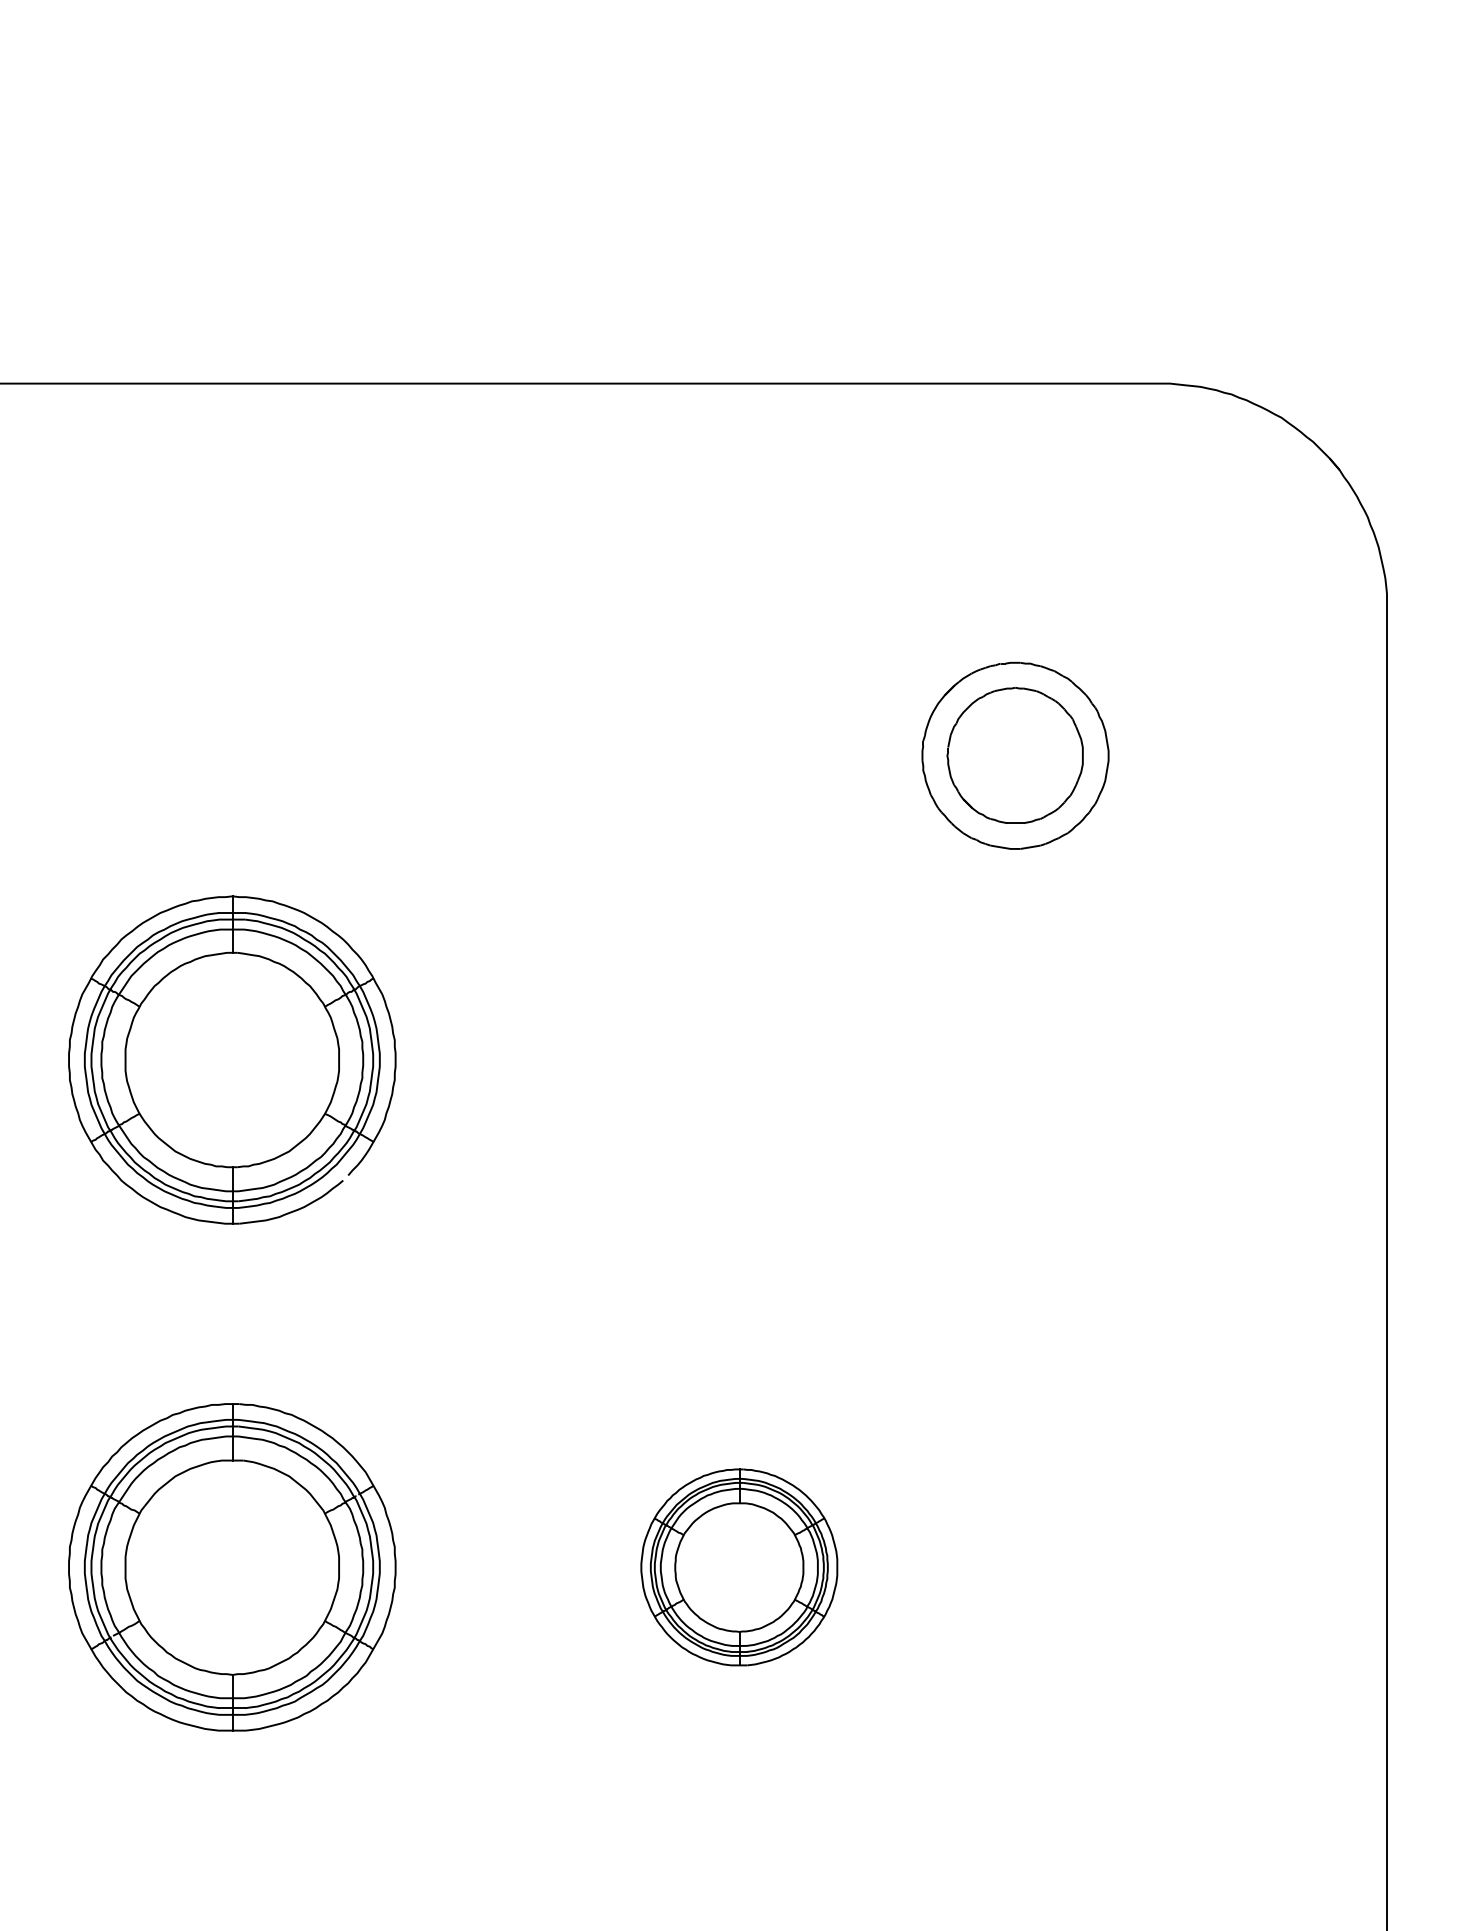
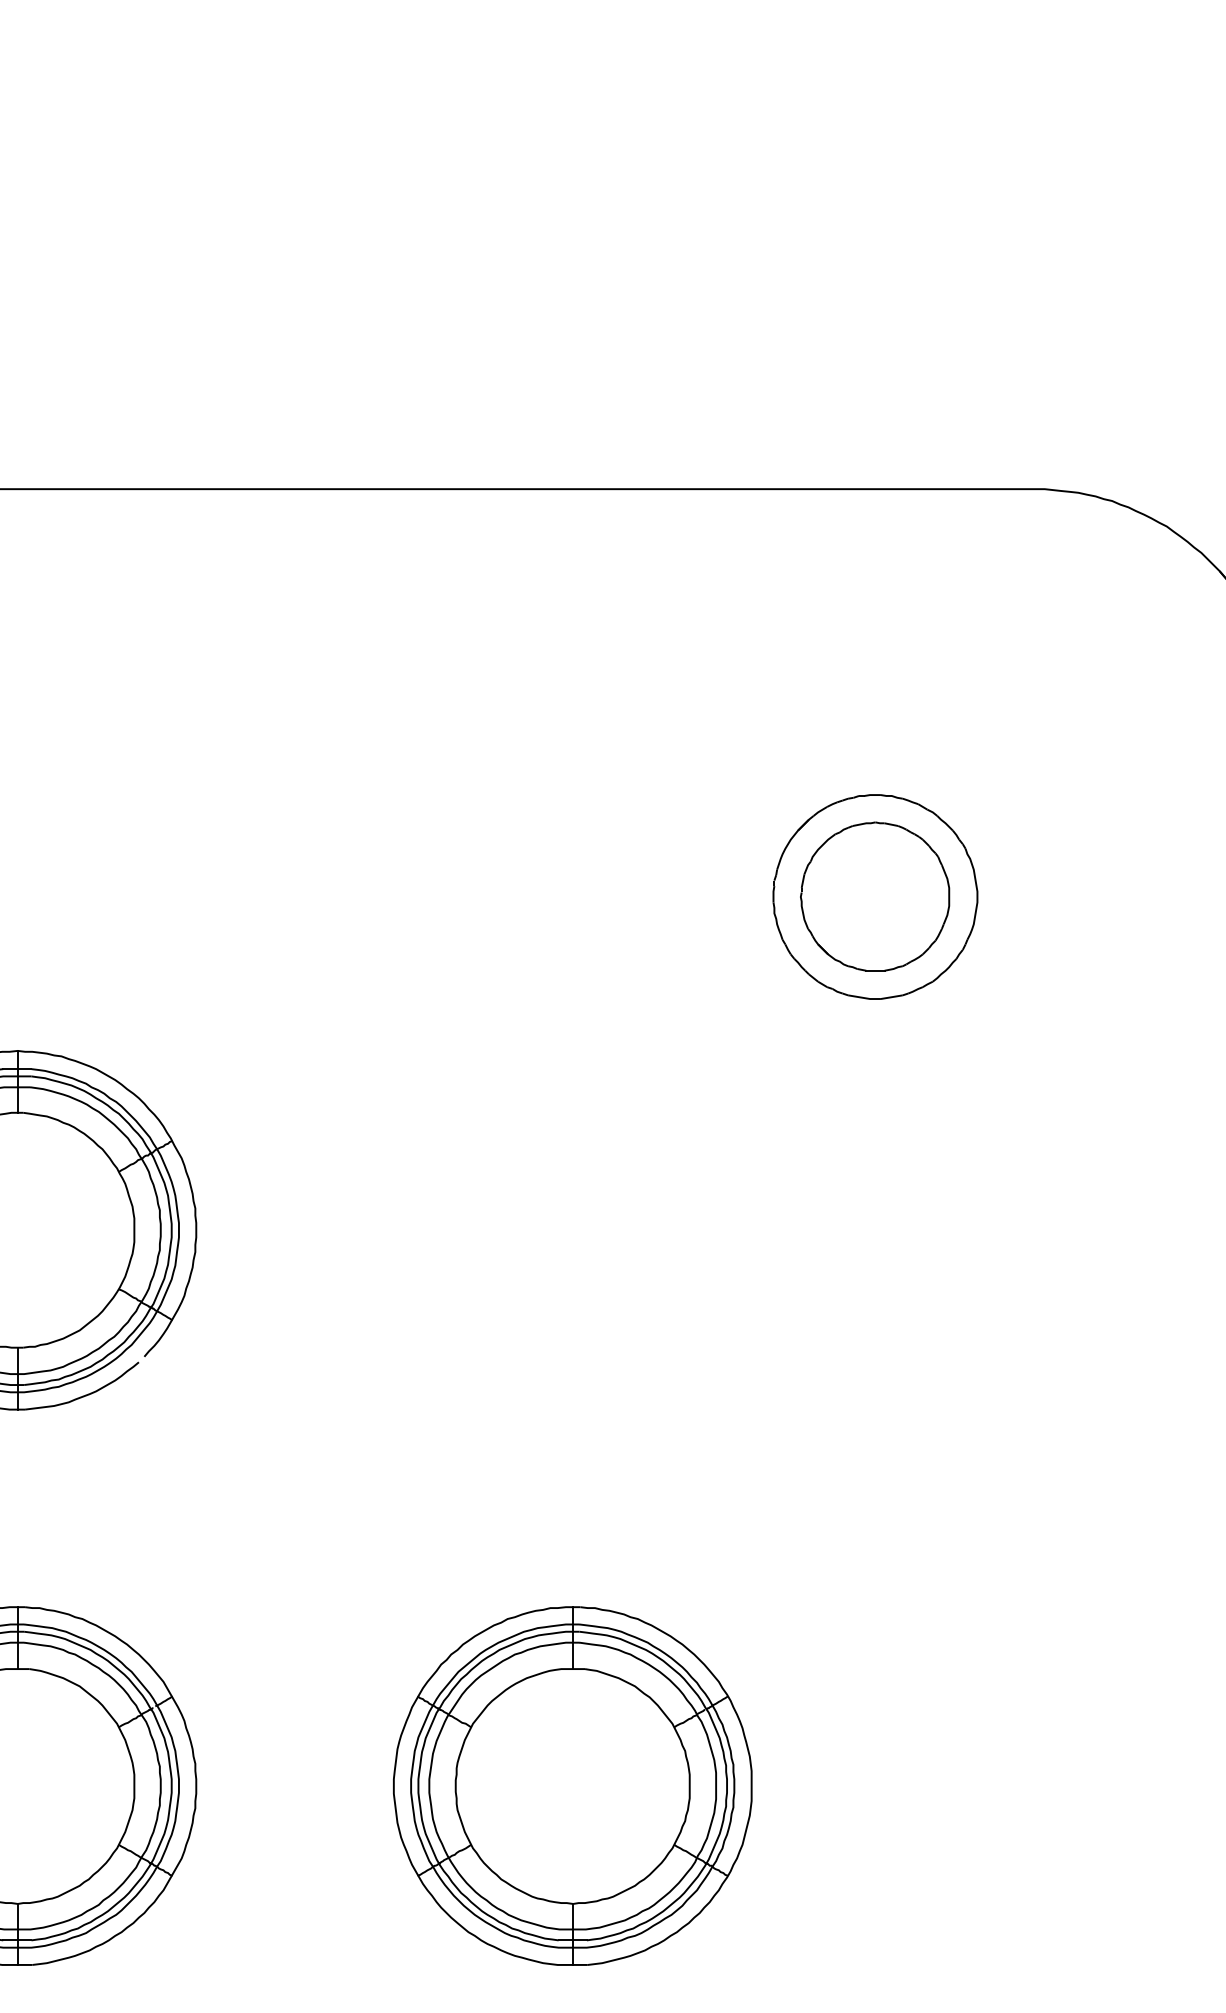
part: (739, 1567) -> (573, 1786), size x1.67

